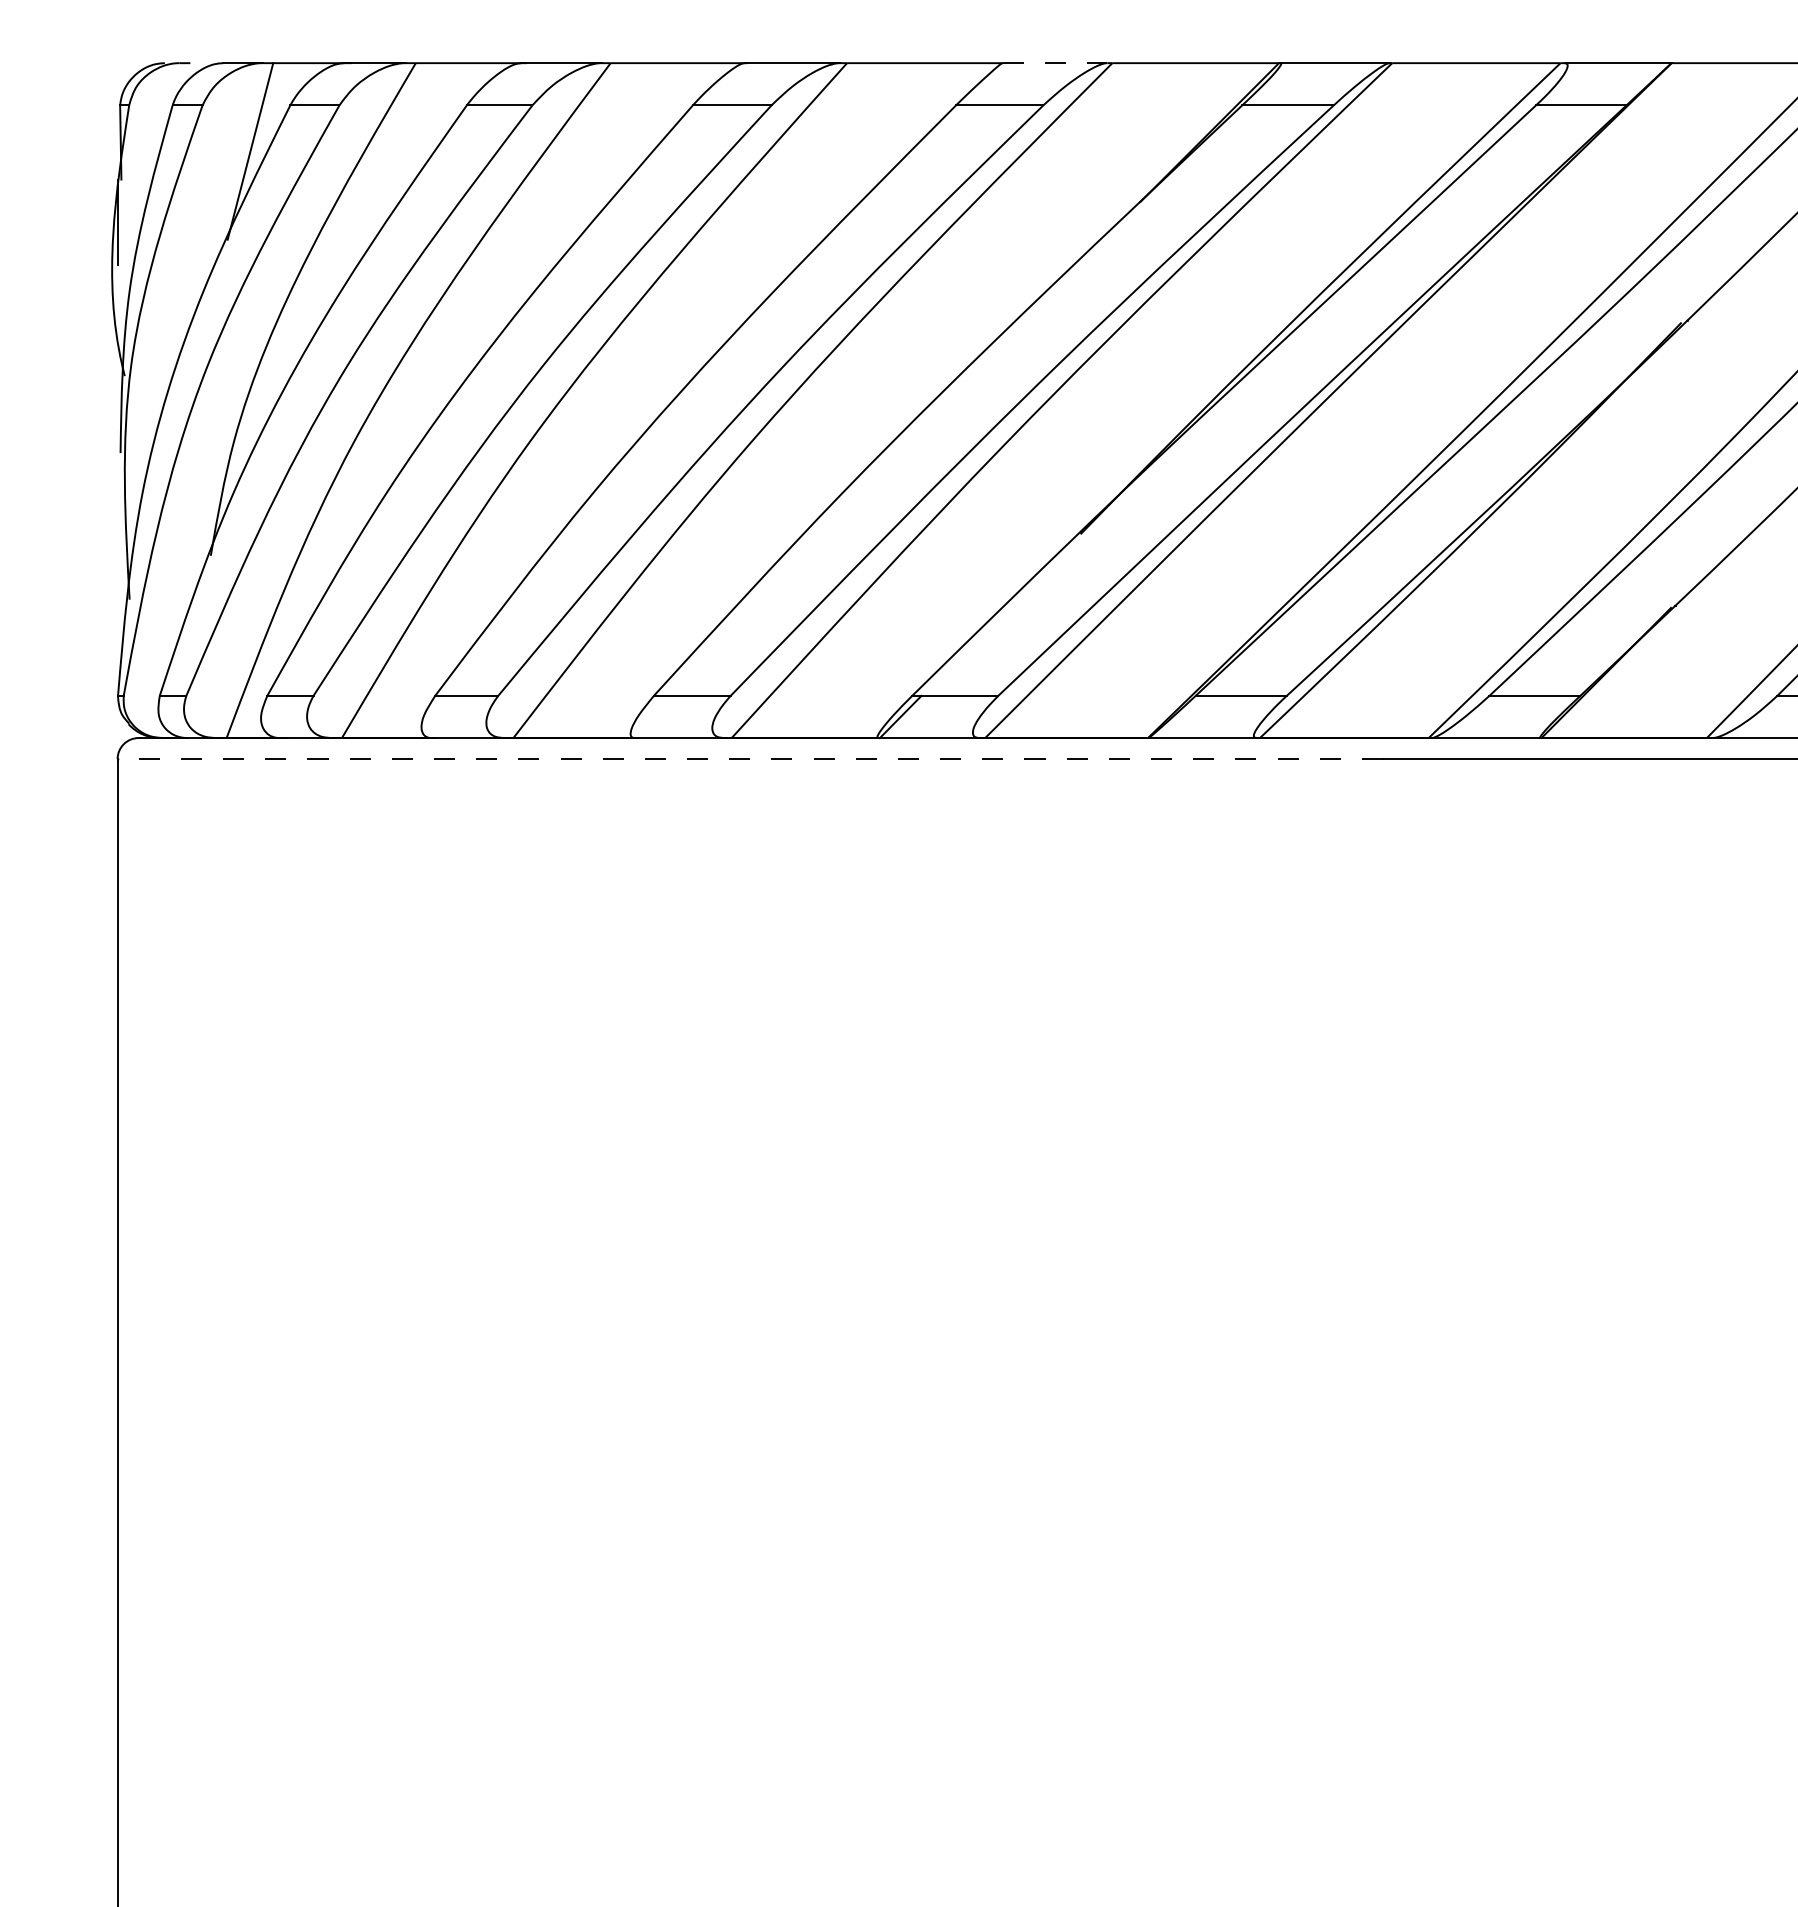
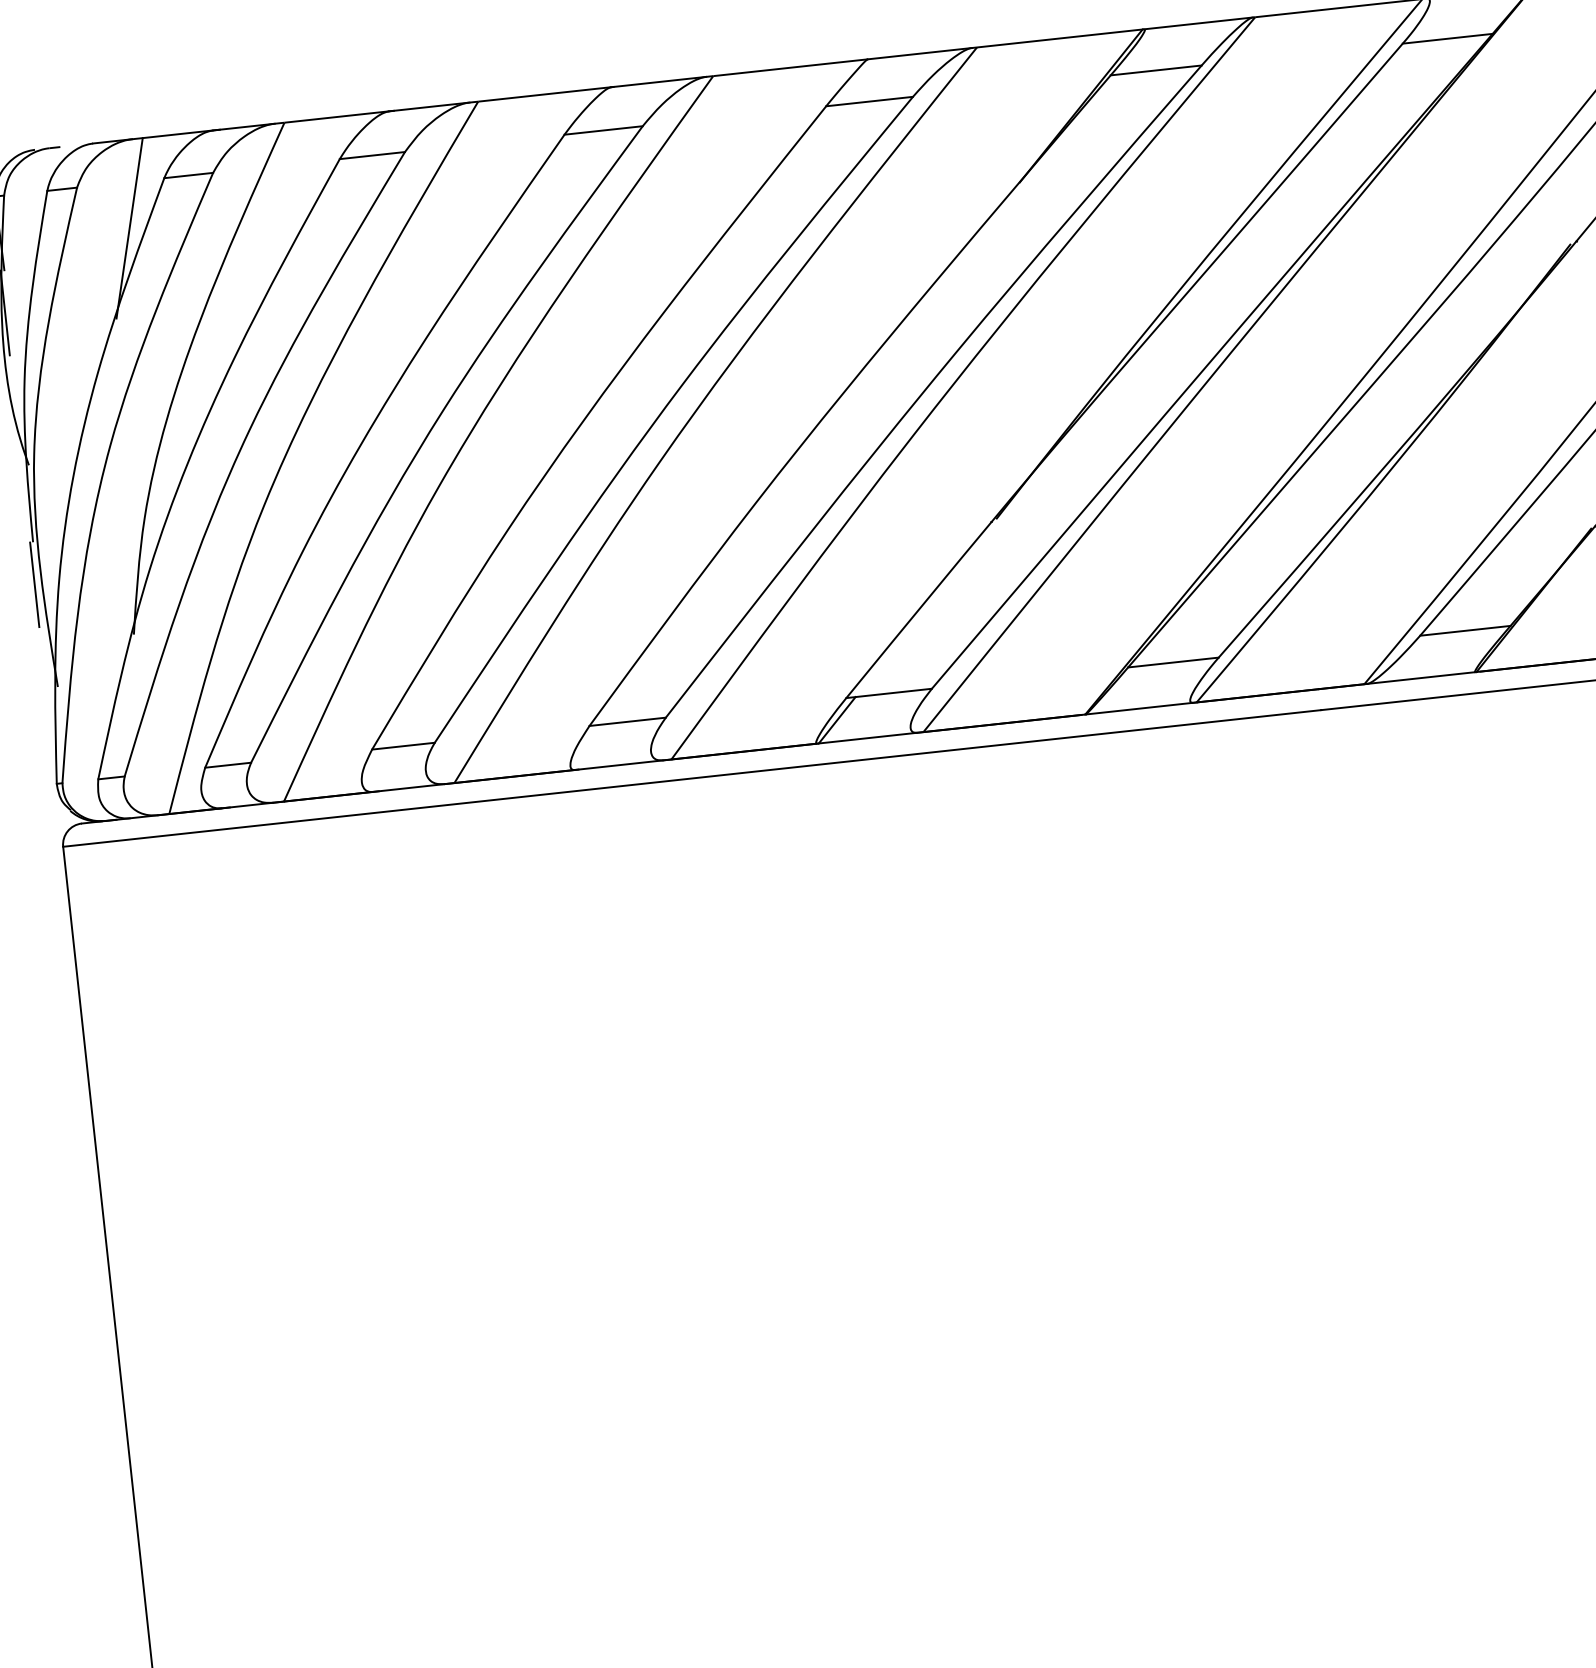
line: (1055, 63) -> (920, 53), dashed -> solid
line: (117, 495) -> (34, 584), added
line: (750, 759) -> (692, 778), dashed -> solid

